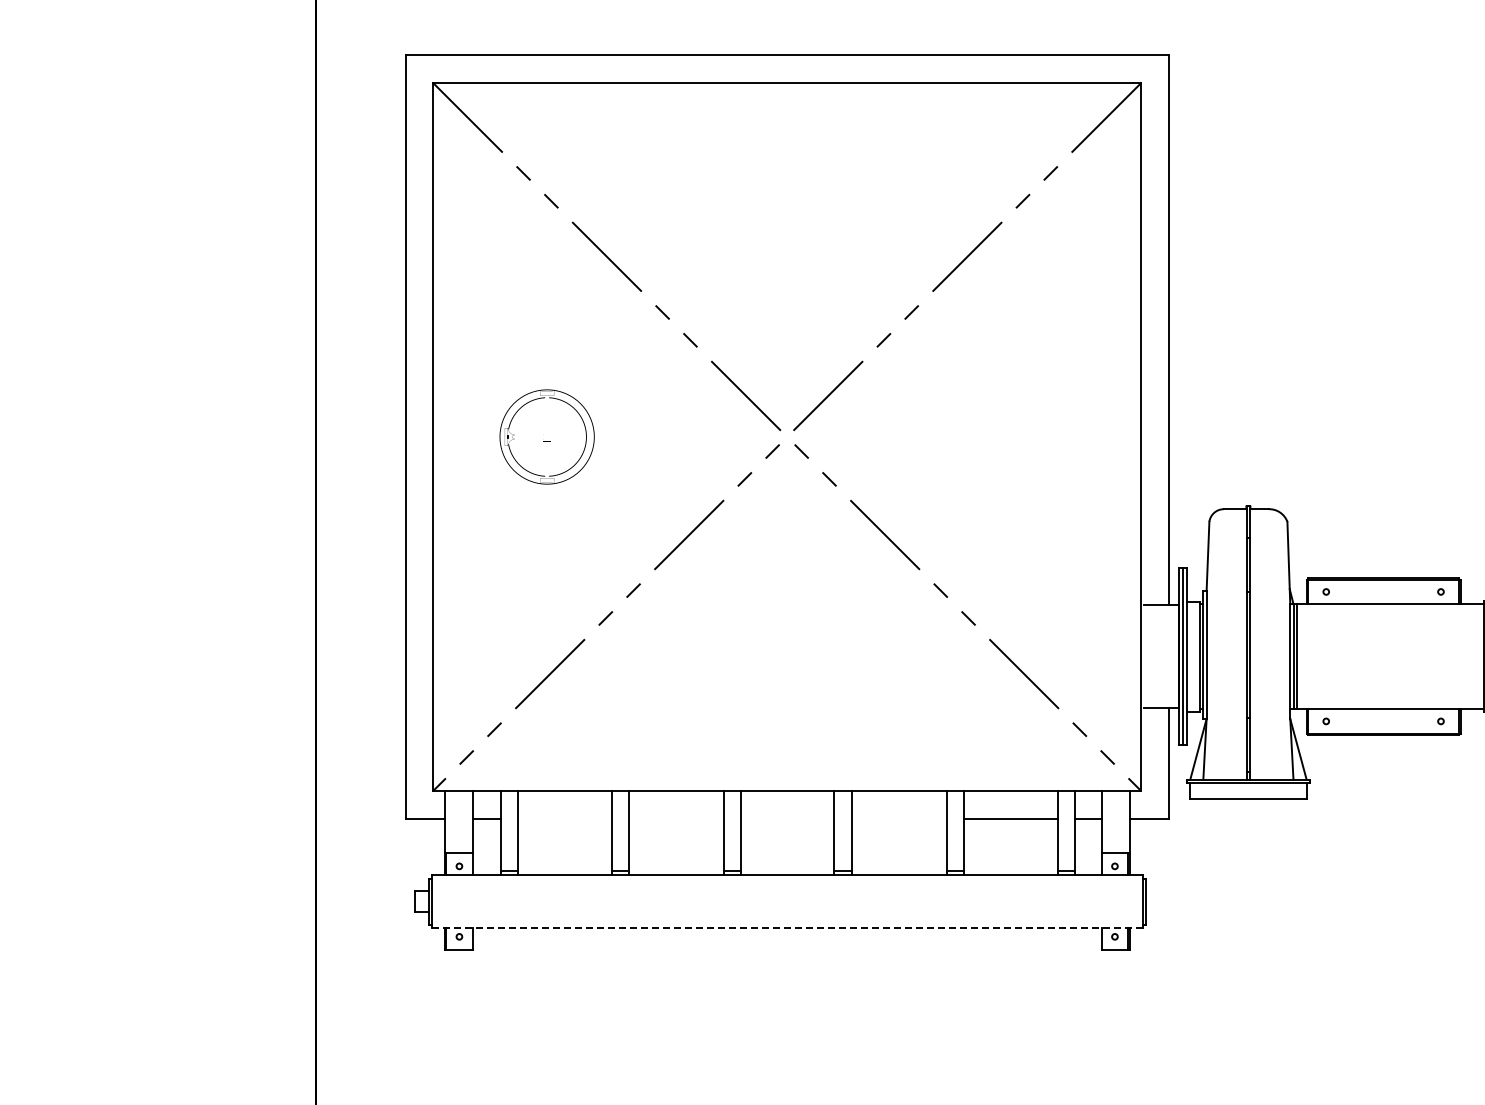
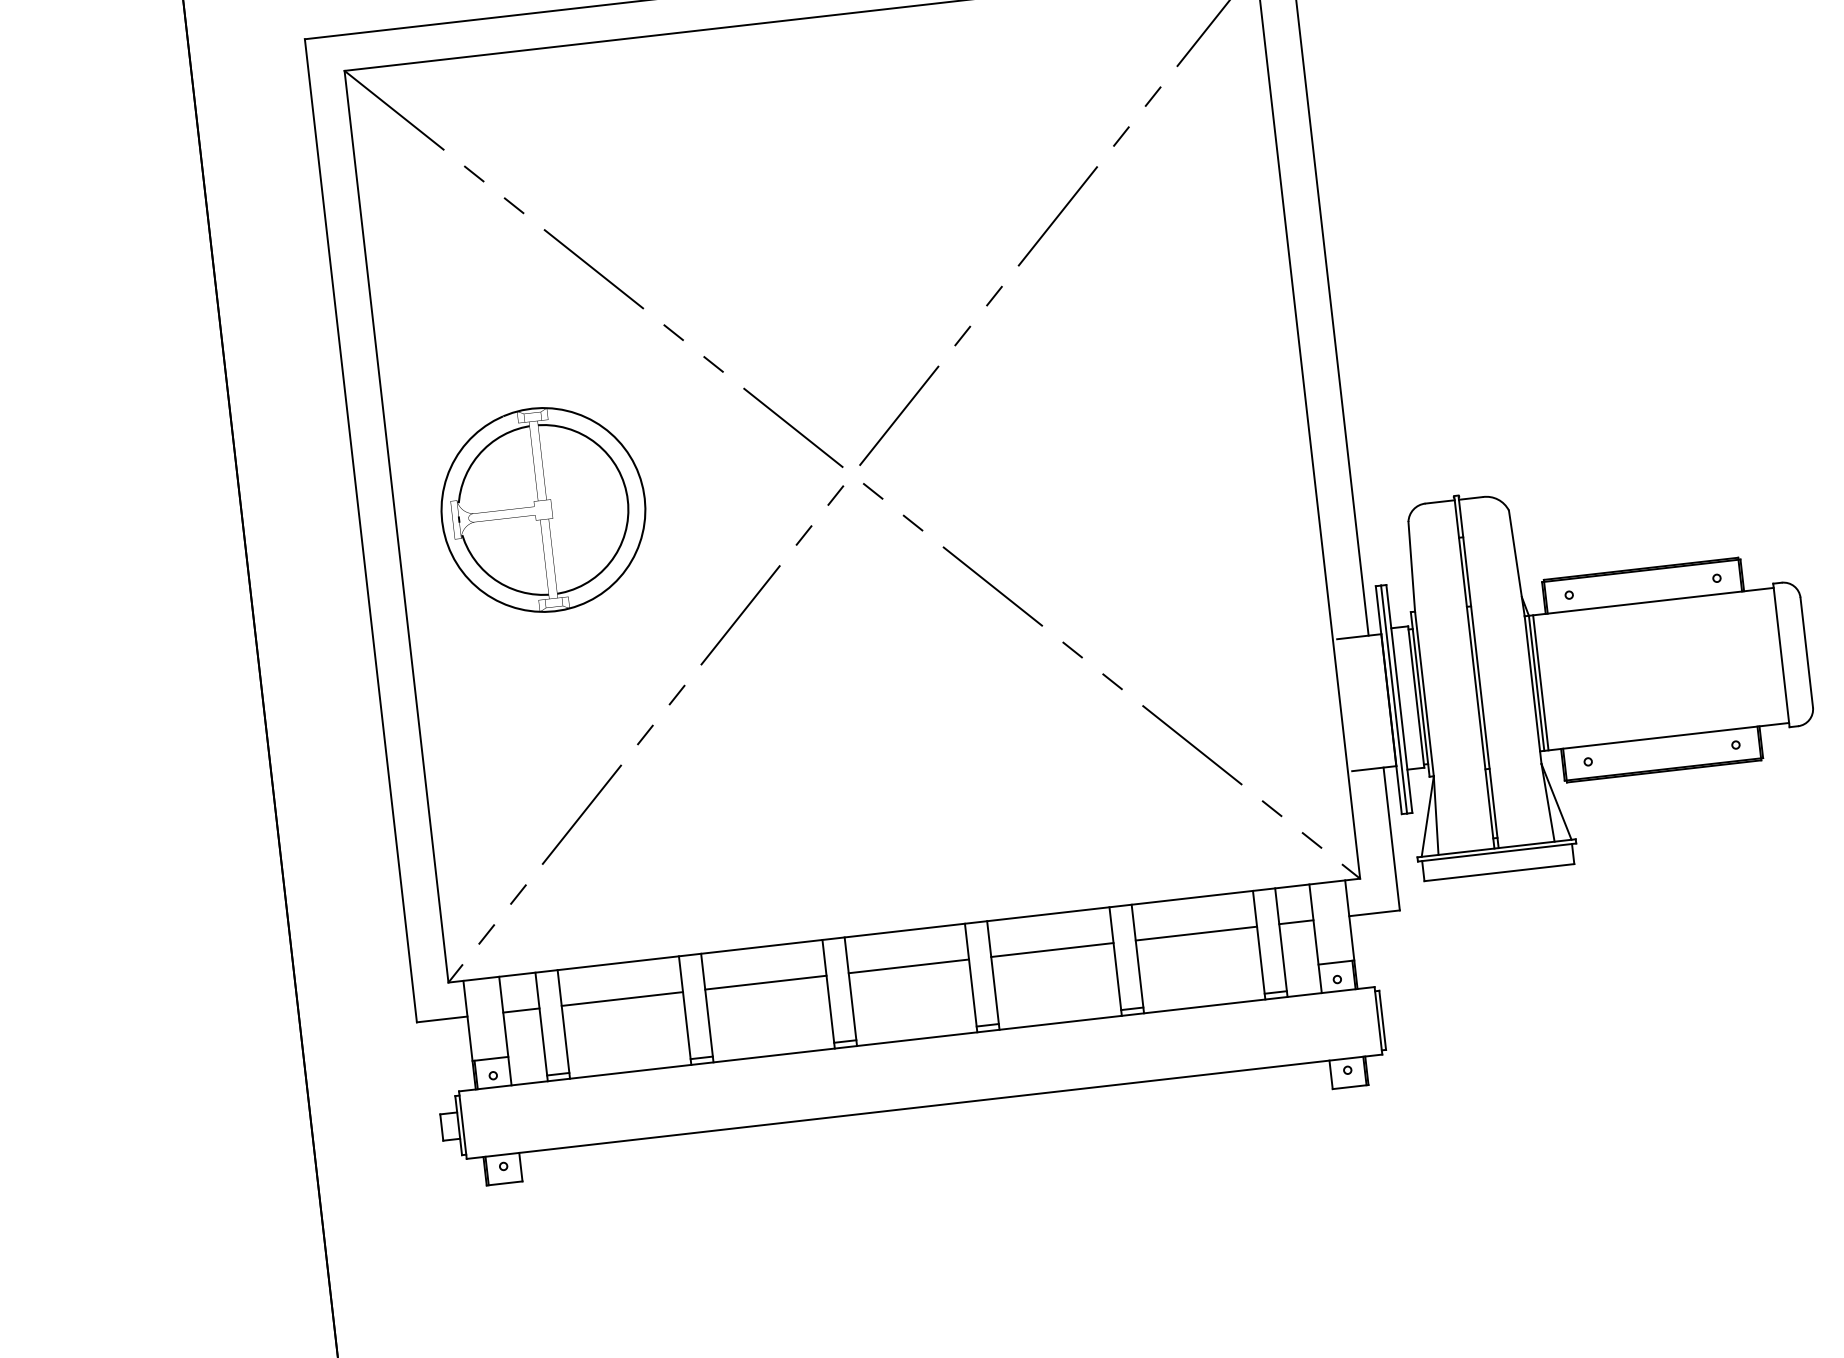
part: (546, 436) -> (542, 509), size x1.67
line: (564, 818) -> (621, 998), added
line: (676, 818) -> (765, 982), added
line: (787, 818) -> (908, 965), added
line: (898, 818) -> (1051, 949), added
line: (787, 927) -> (924, 1106), dashed -> solid

